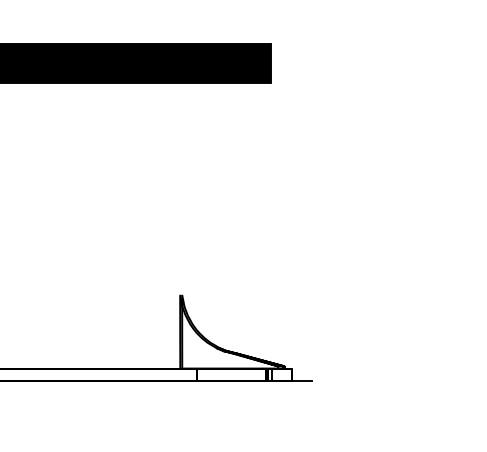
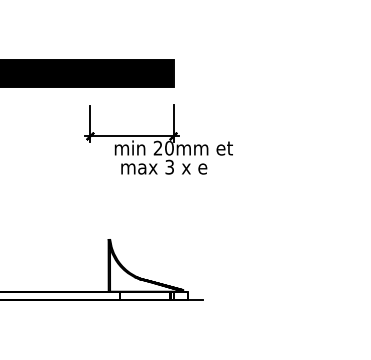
part: (249, 155) -> (158, 139), added

